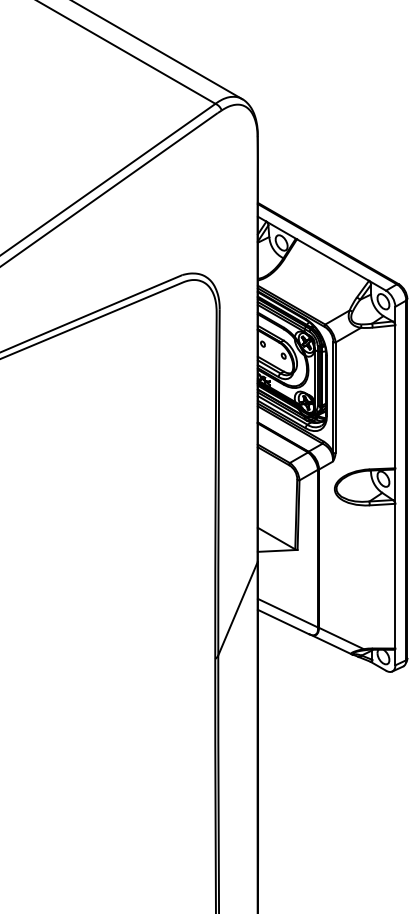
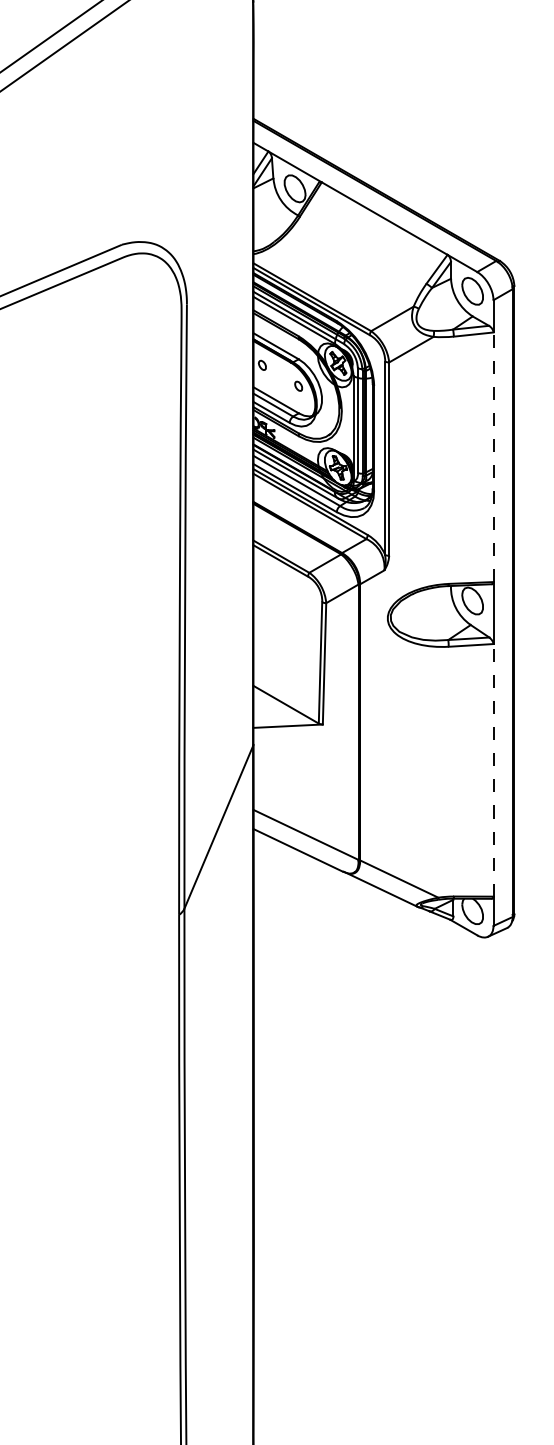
line: (395, 396) -> (493, 456), solid -> dashed
line: (395, 575) -> (493, 769), solid -> dashed

